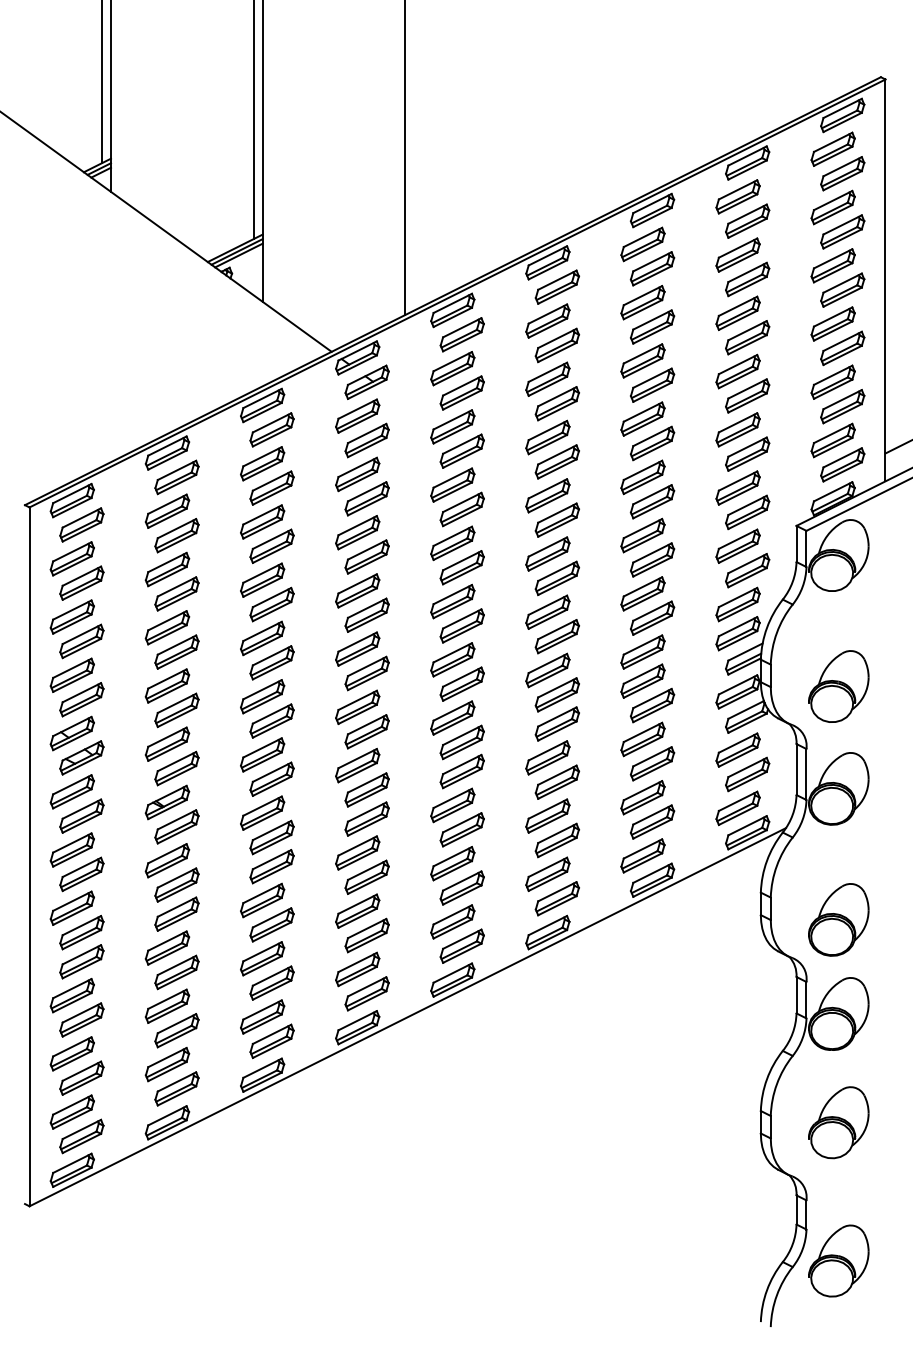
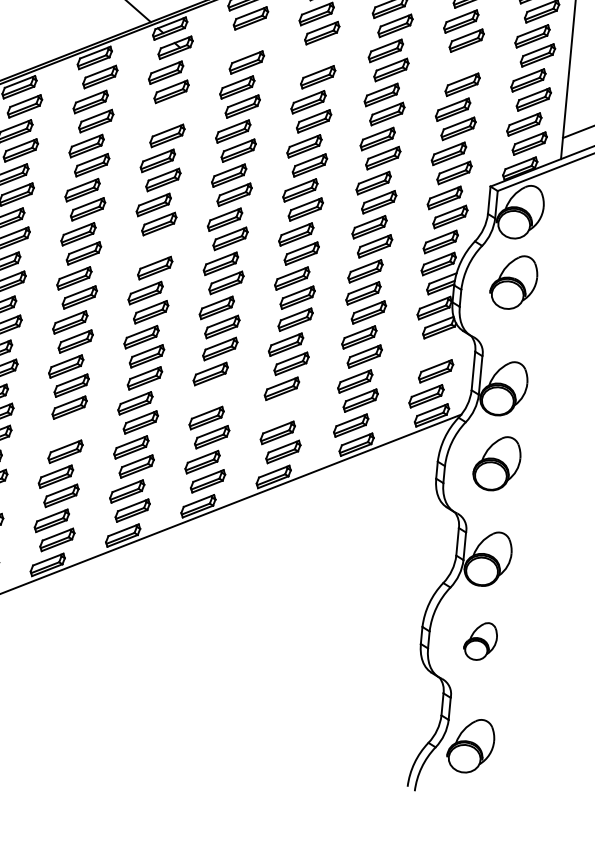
part: (452, 368) -> (241, 43), removed
part: (737, 371) -> (456, 65), removed
part: (547, 378) -> (312, 57), removed
part: (357, 474) -> (161, 116), removed
part: (357, 648) -> (149, 248), removed
part: (838, 686) -> (513, 282), moved
part: (737, 749) -> (430, 351), removed
part: (461, 829) -> (215, 392), removed
part: (556, 840) -> (286, 407), removed
part: (262, 900) -> (60, 432), removed
part: (838, 919) -> (496, 463), moved
part: (838, 1122) -> (480, 641), size x0.7

